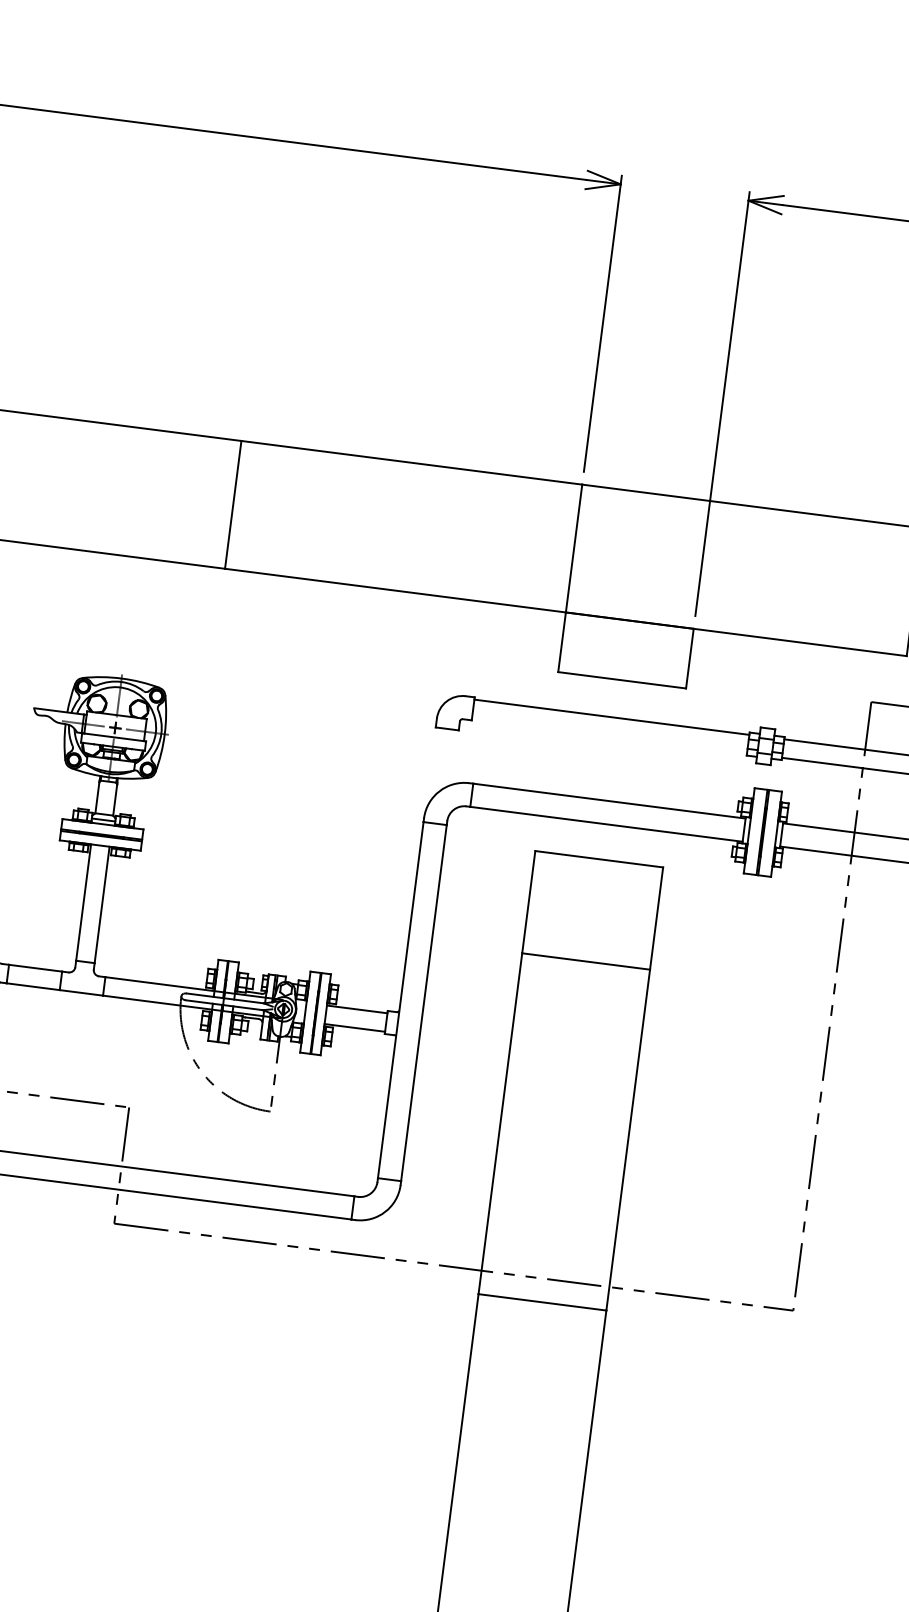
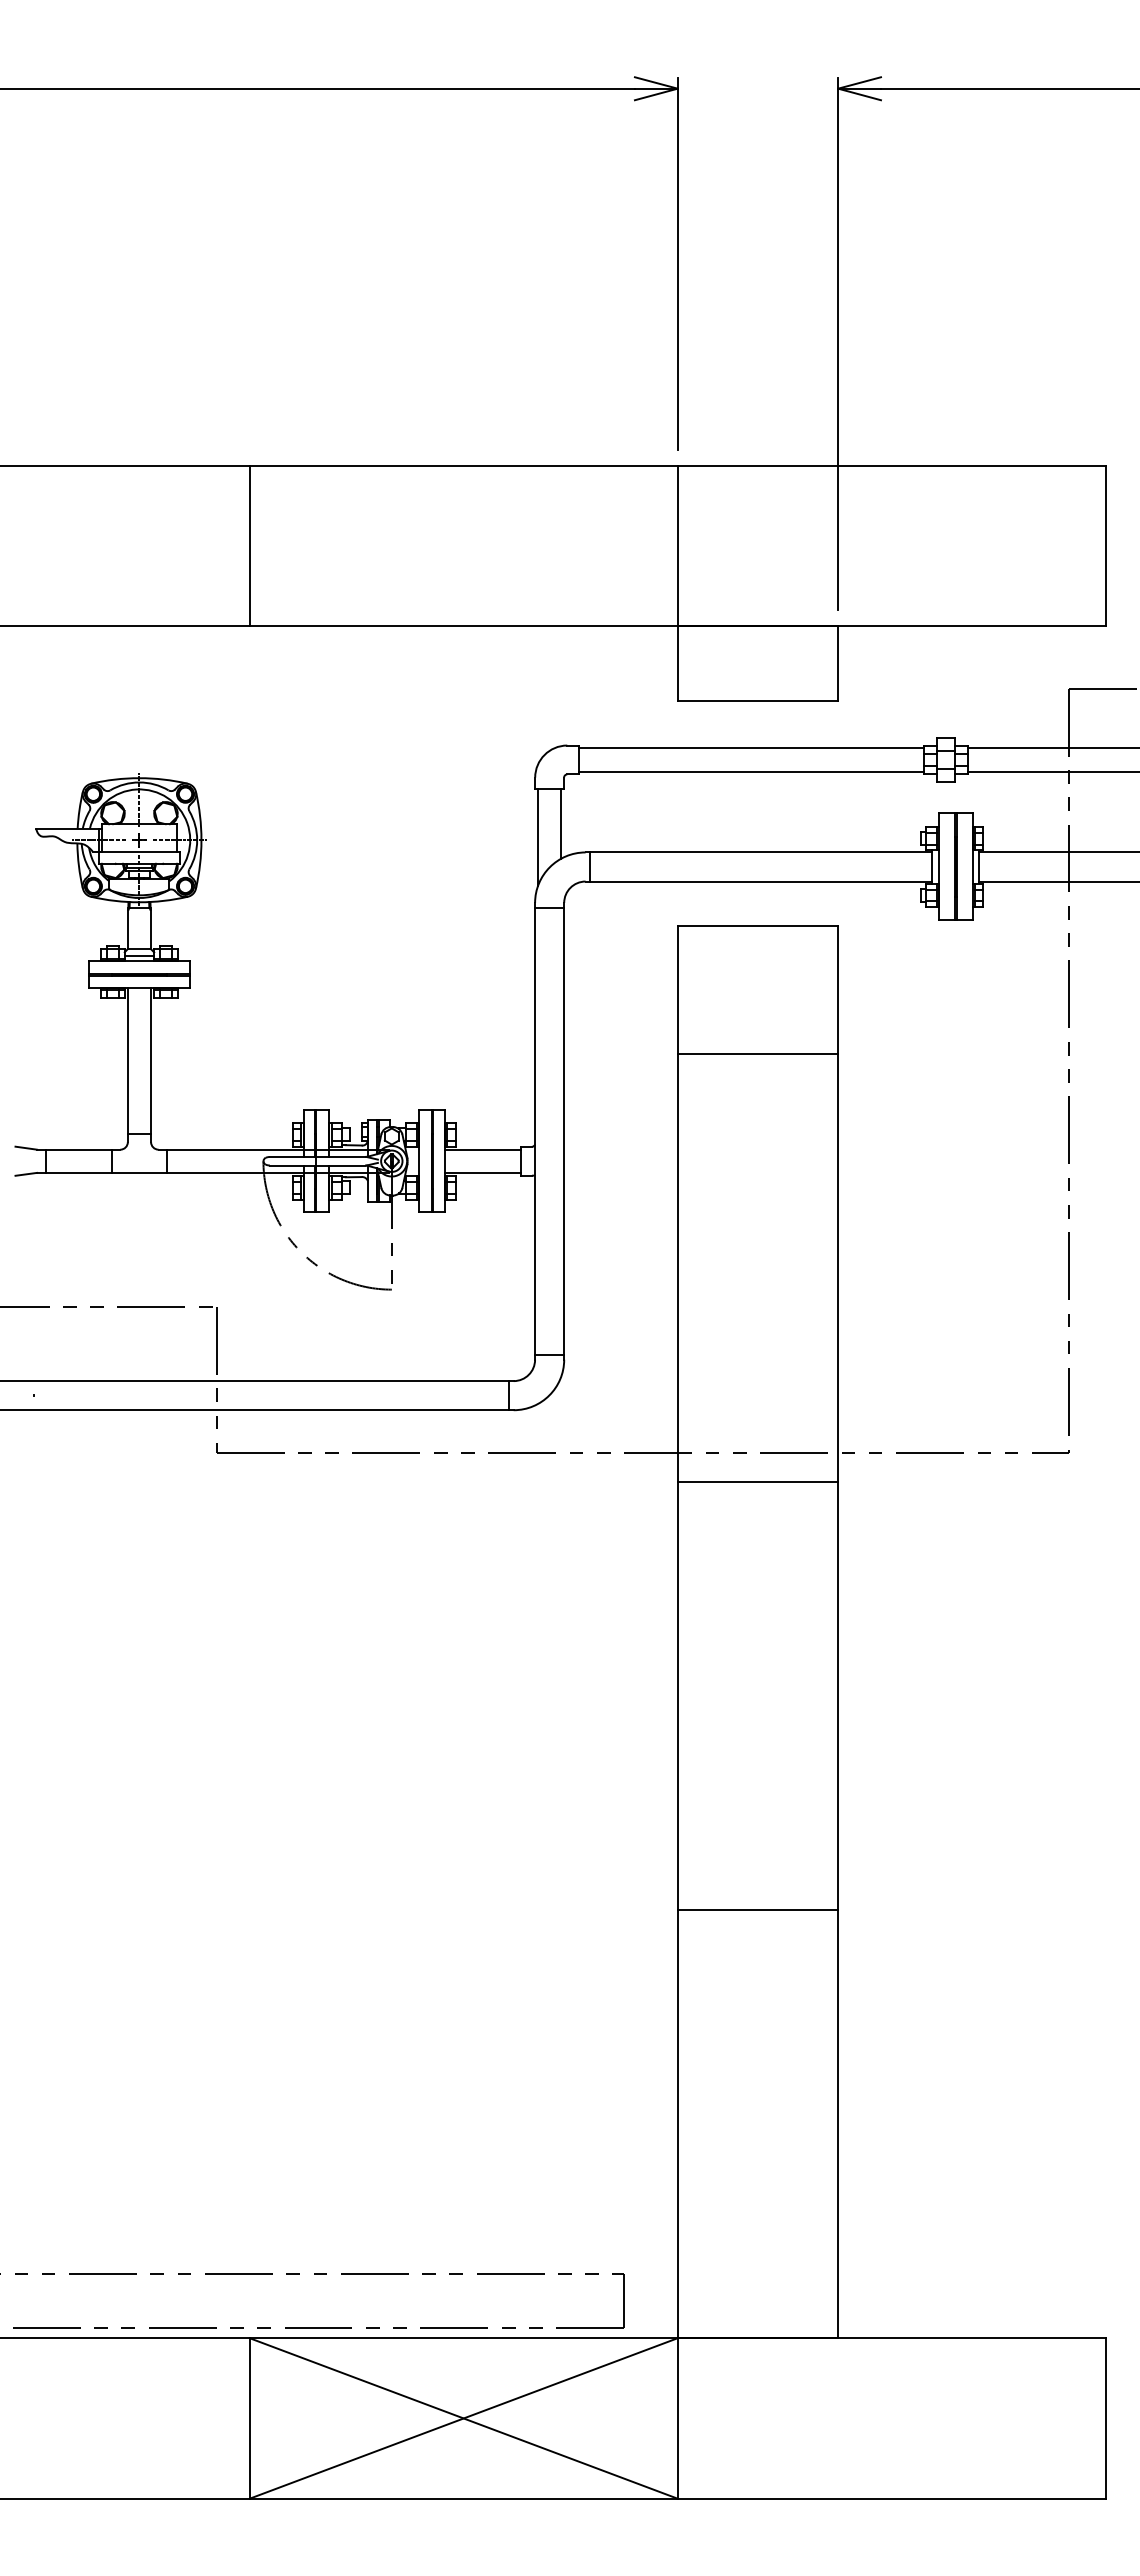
line: (609, 735) -> (750, 771), added
line: (453, 757) -> (561, 823), added
line: (433, 766) -> (538, 837), added

